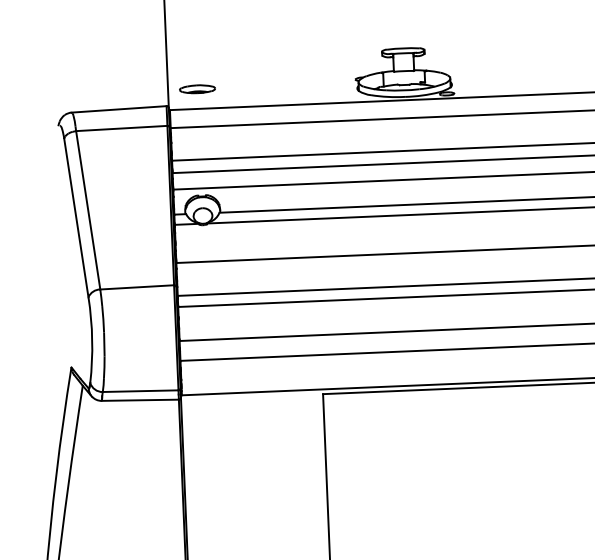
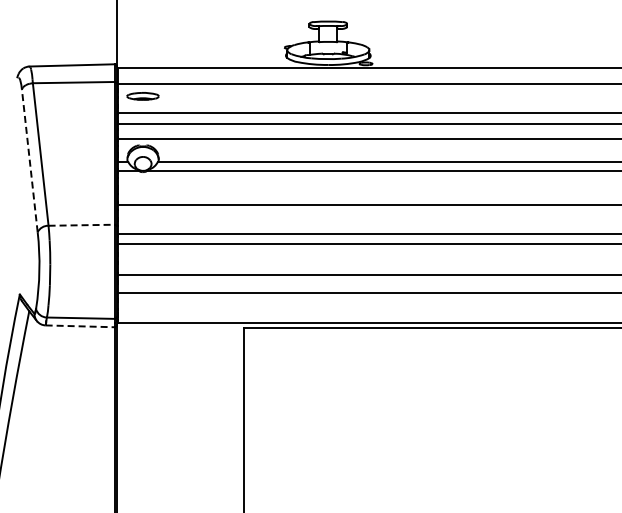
part: (196, 89) -> (142, 96), moved
line: (75, 217) -> (29, 160), solid -> dashed
line: (138, 287) -> (82, 225), solid -> dashed
line: (140, 400) -> (80, 326), solid -> dashed

